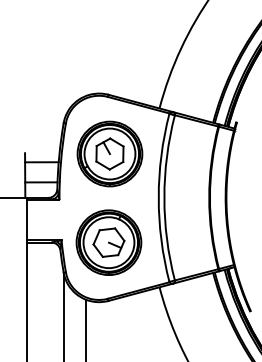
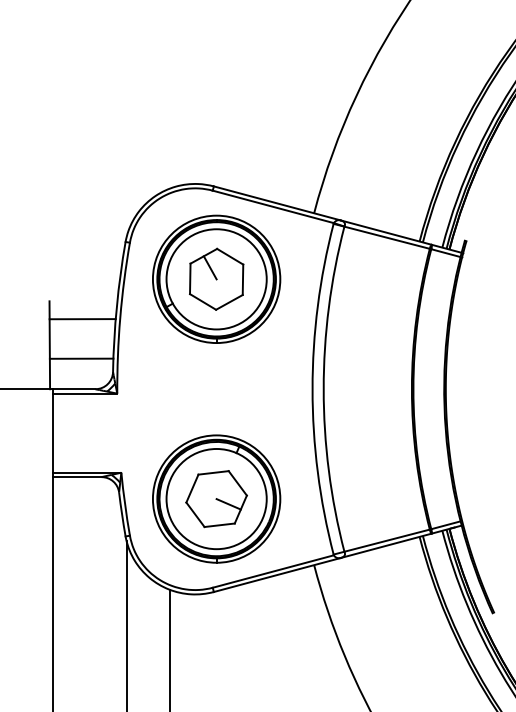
part: (109, 153) -> (215, 278), moved
part: (108, 242) -> (215, 498), moved

